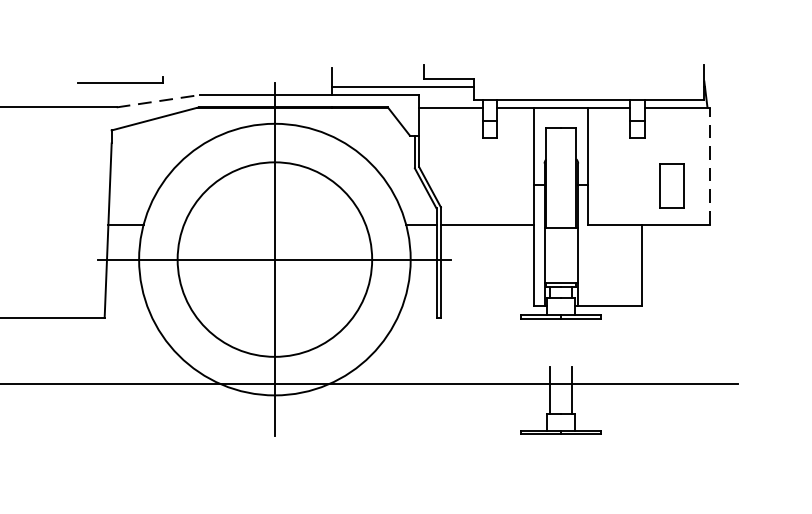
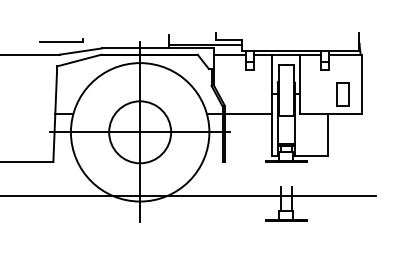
line: (157, 101) -> (80, 51), dashed -> solid
line: (709, 165) -> (361, 84), dashed -> solid
circle: (275, 259) -> (140, 132), size x0.62

